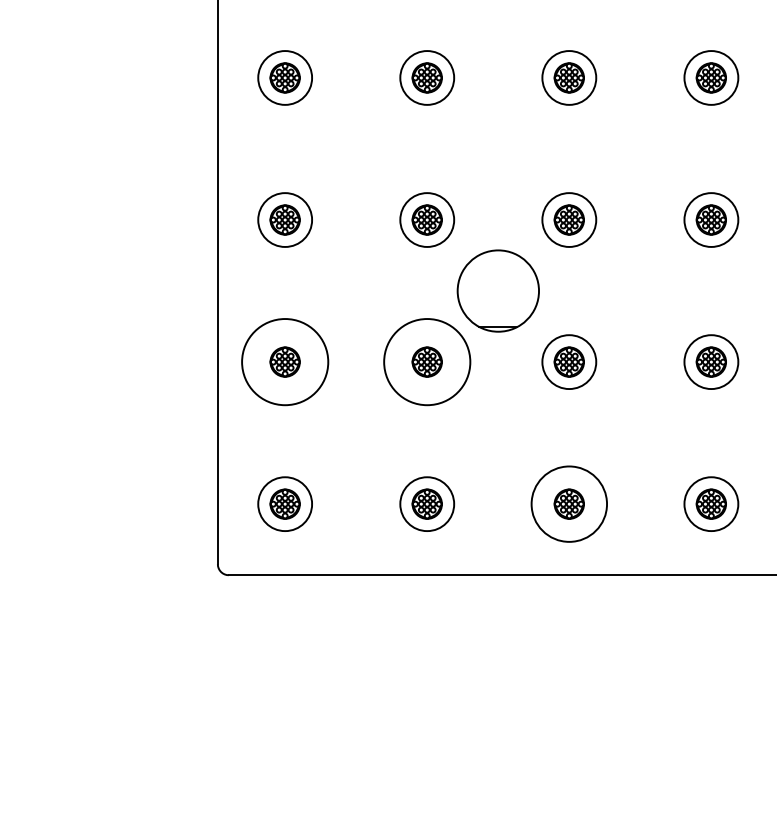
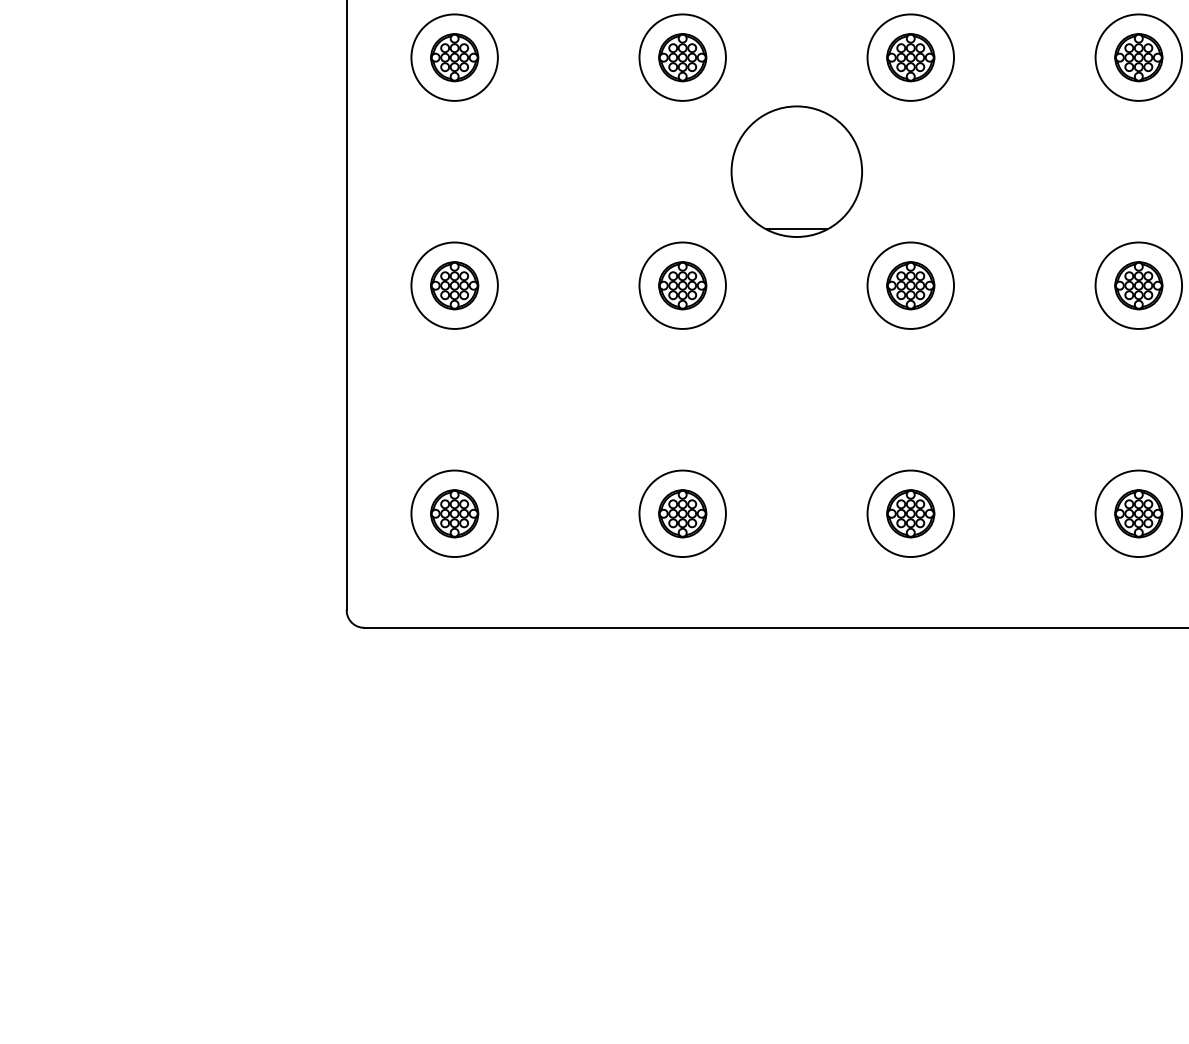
circle: (285, 362) -> (455, 286), size x0.62
circle: (427, 362) -> (683, 286), size x0.62
circle: (569, 504) -> (911, 514), size x0.71

